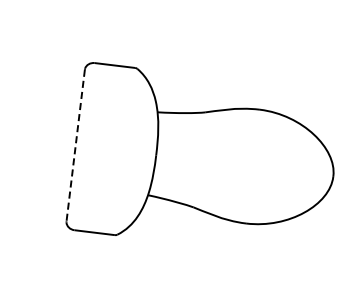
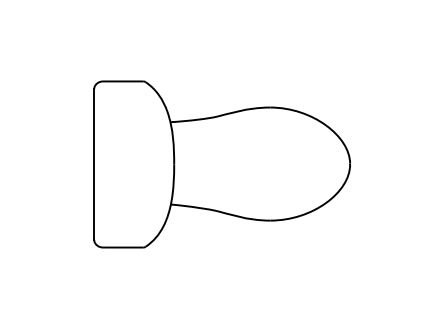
line: (76, 145) -> (94, 164), dashed -> solid

